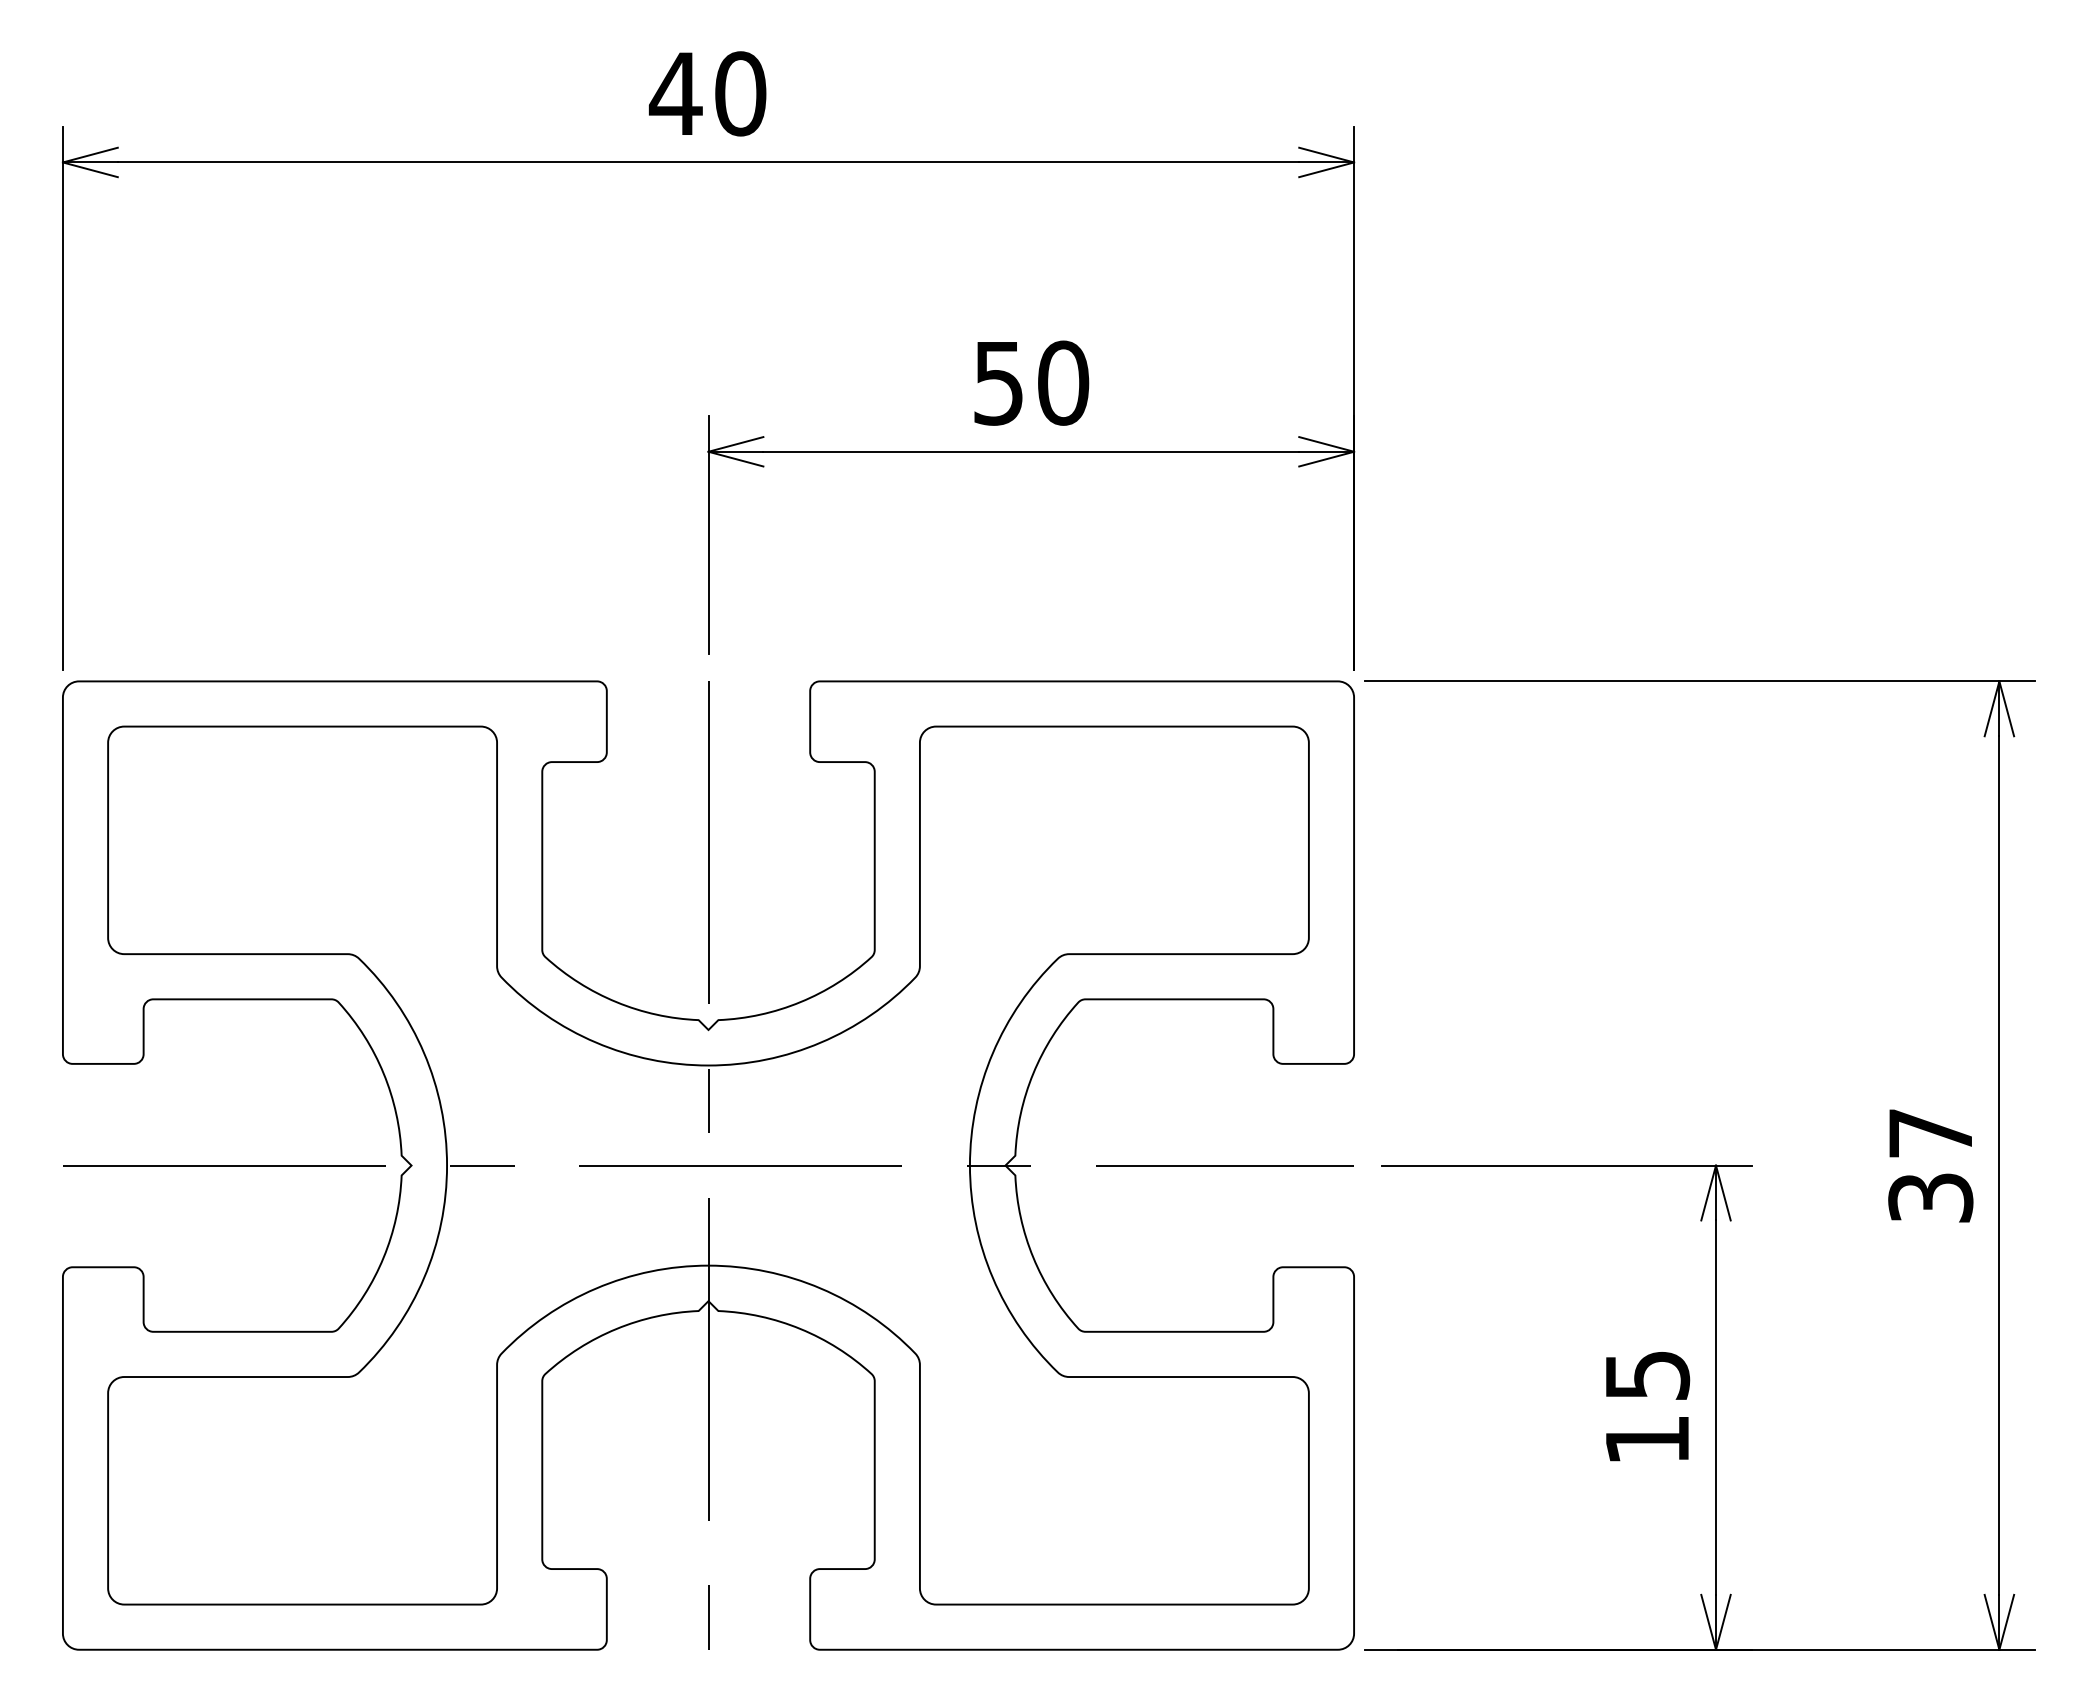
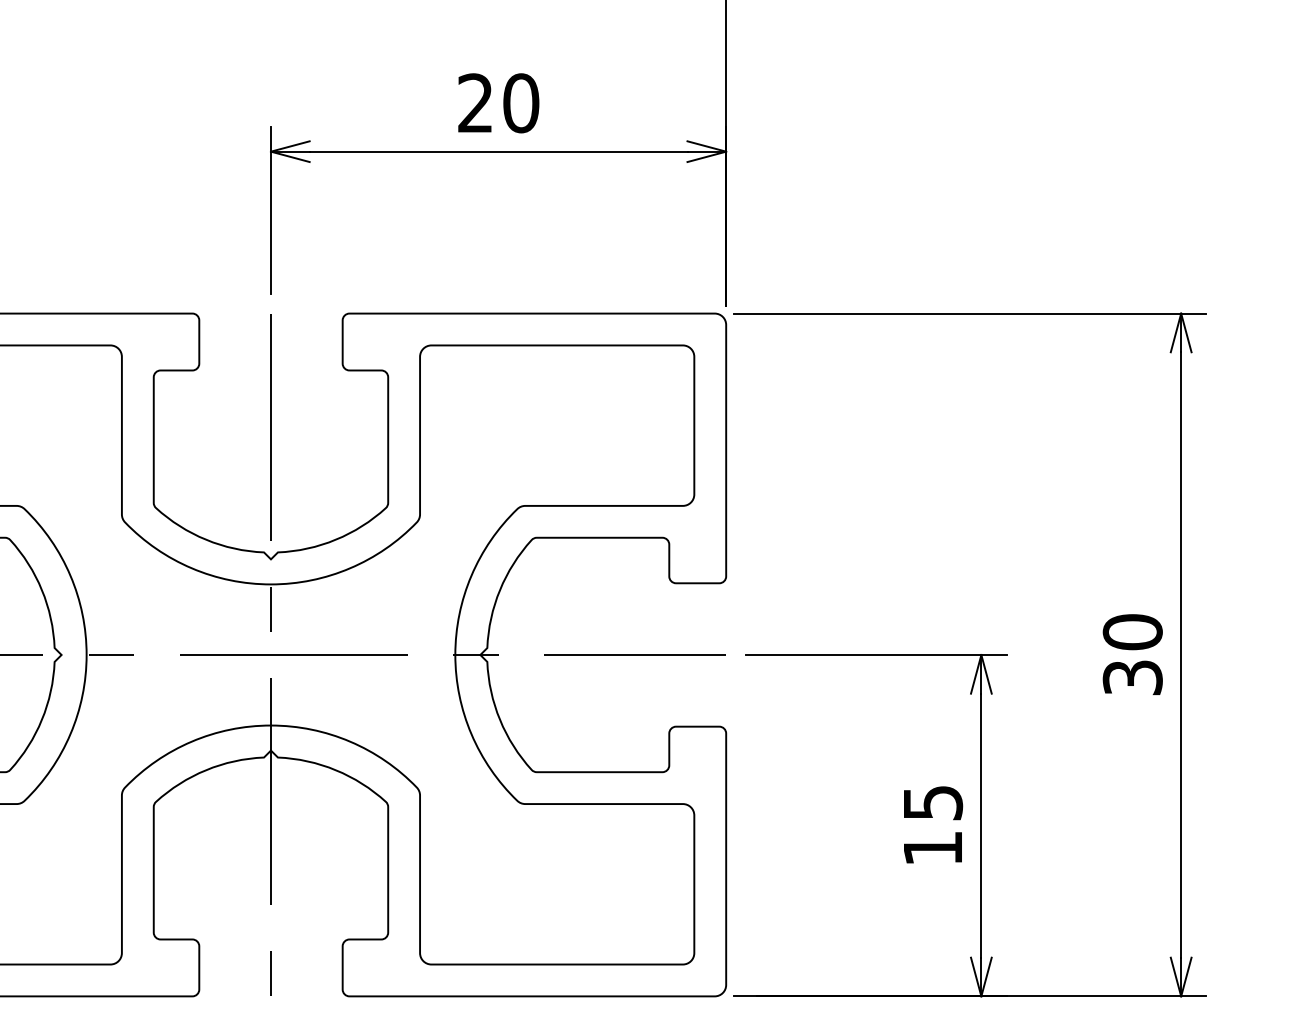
text: (998, 382) -> (475, 102), 50 -> 20
text: (1930, 1132) -> (1132, 631), 37 -> 30

